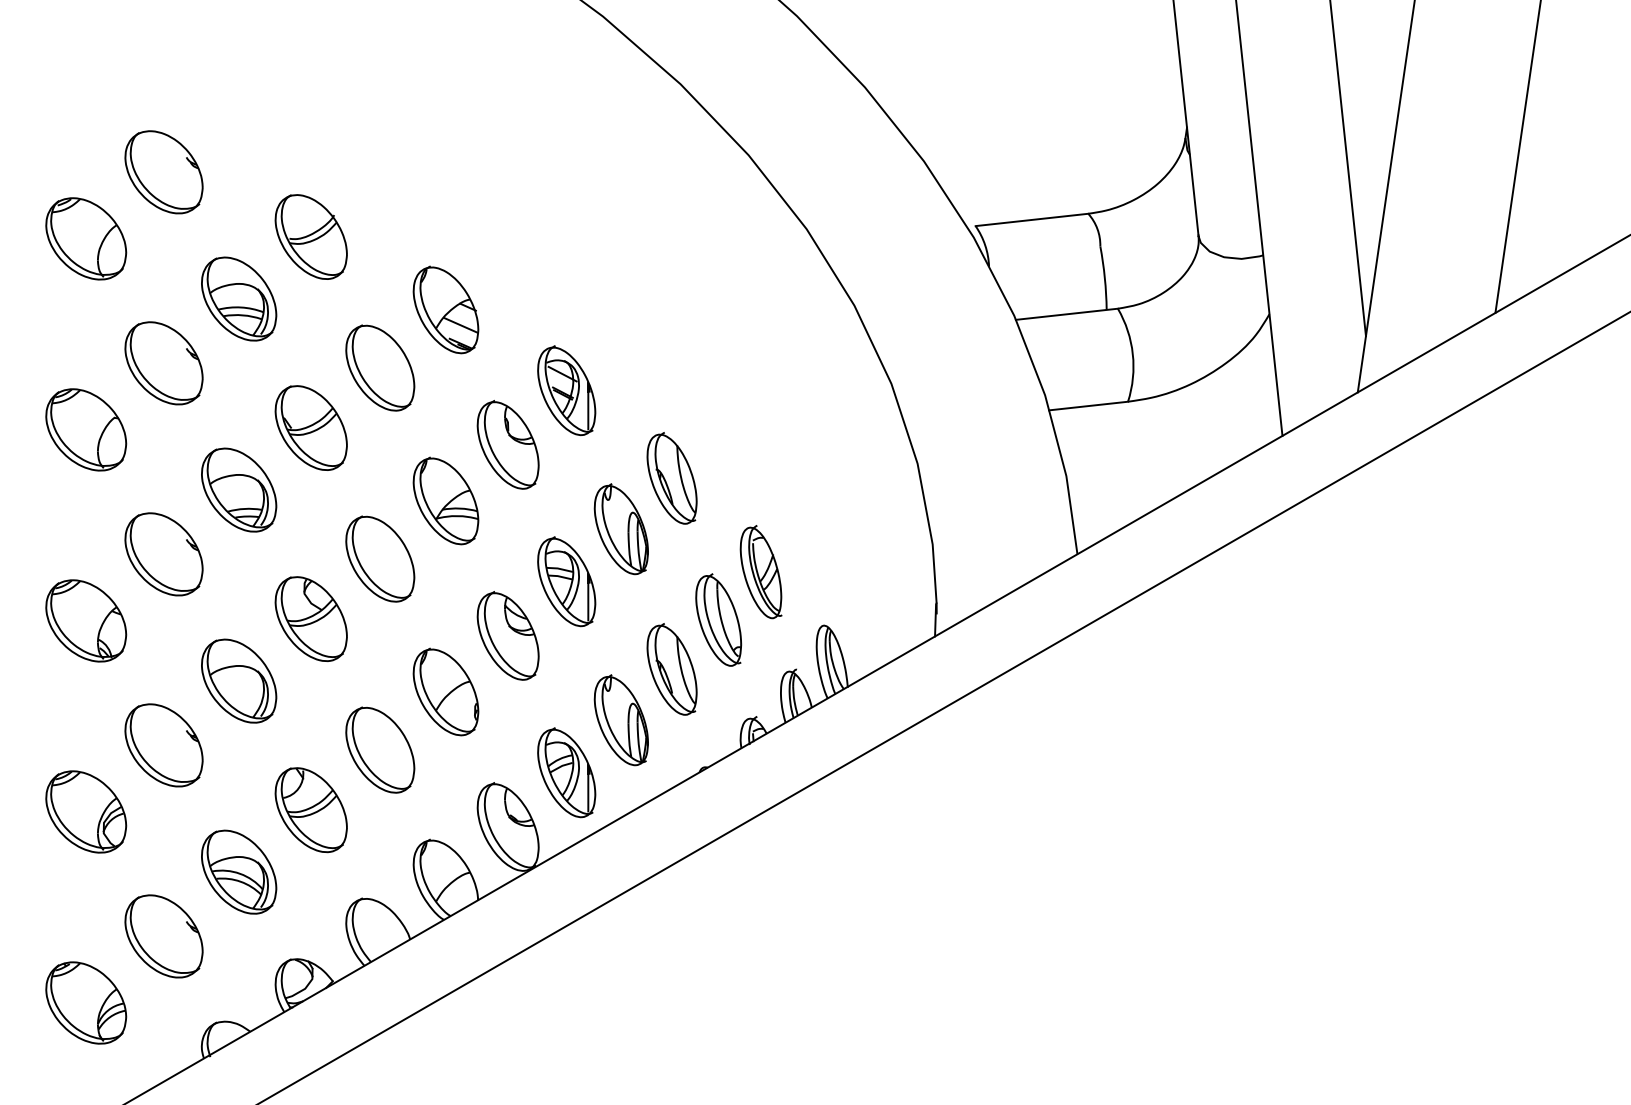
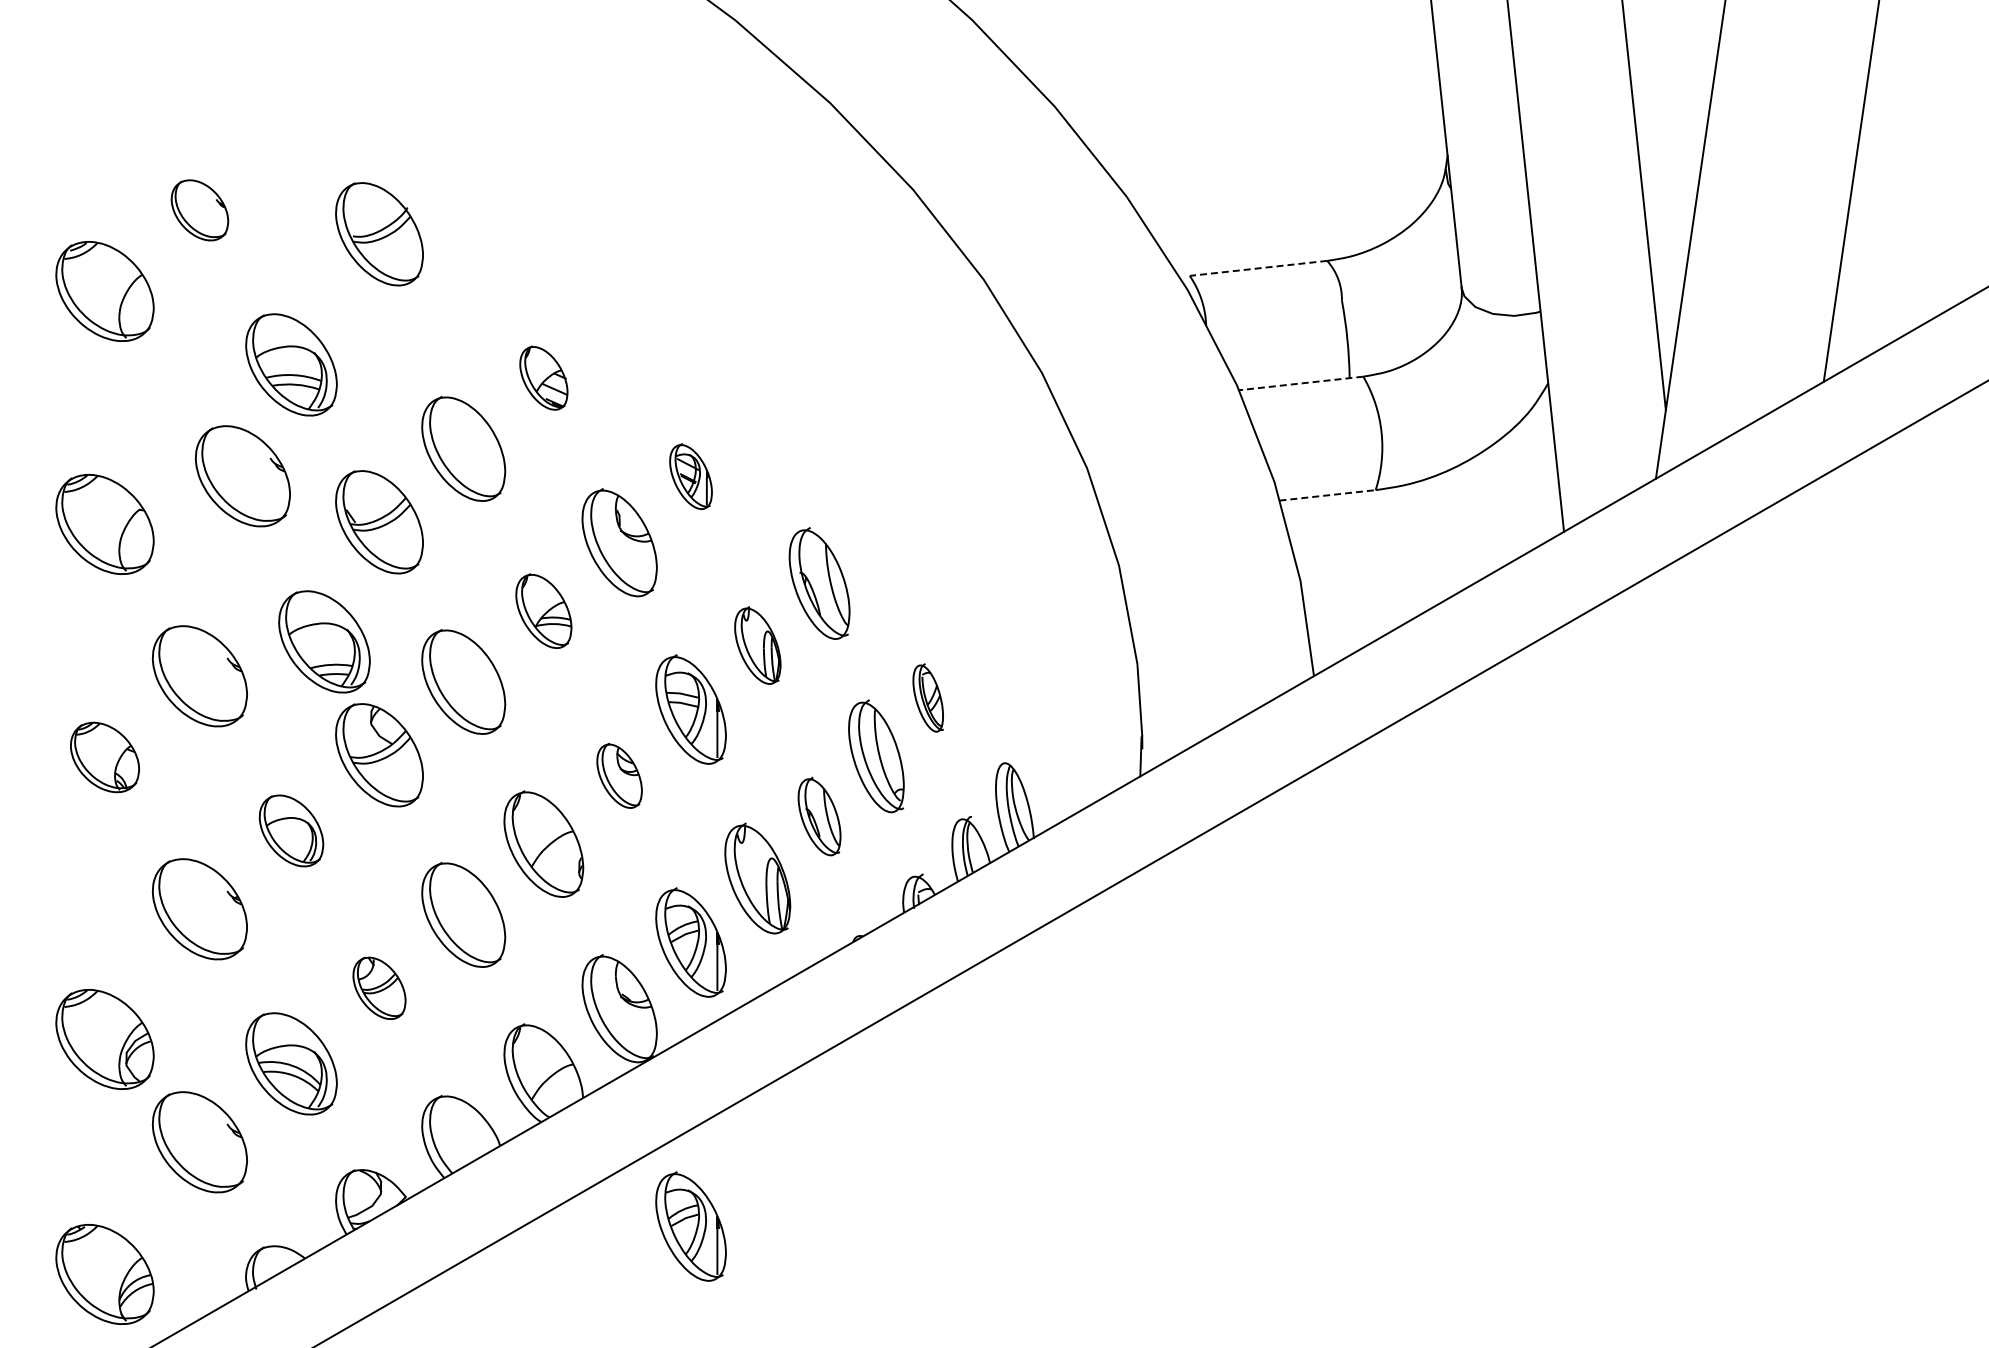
part: (163, 172) -> (199, 210), size x0.6
line: (1031, 220) -> (1258, 268), solid -> dashed
part: (311, 237) -> (379, 234), moved
part: (445, 309) -> (543, 377), size x0.6
line: (1067, 314) -> (1301, 383), solid -> dashed
part: (163, 363) -> (242, 476), moved
part: (566, 390) -> (690, 476), size x0.6
line: (1089, 406) -> (1328, 495), solid -> dashed
part: (239, 489) -> (324, 641), moved
part: (445, 500) -> (543, 610), size x0.7
part: (621, 529) -> (757, 645), size x0.7
part: (761, 571) -> (928, 697), size x0.6
part: (85, 620) -> (104, 757), size x0.7
part: (508, 635) -> (619, 775), size x0.6
part: (672, 669) -> (819, 816), size x0.7
part: (239, 680) -> (291, 830), size x0.7
part: (311, 810) -> (379, 988), size x0.6
part: (85, 811) -> (104, 1039), moved
part: (85, 1003) -> (104, 1274), moved
part: (566, 1005) -> (690, 1226), added

